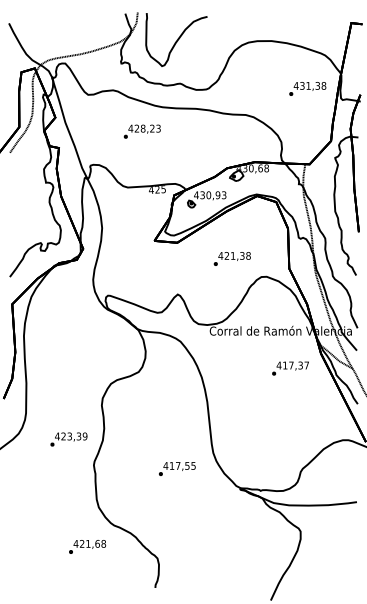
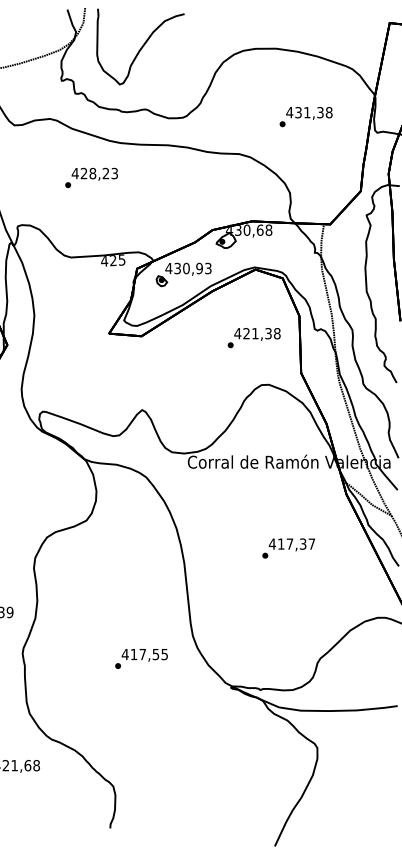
text: (307, 88) -> (305, 116), moved
text: (231, 258) -> (253, 337), moved
text: (290, 368) -> (288, 548), moved

